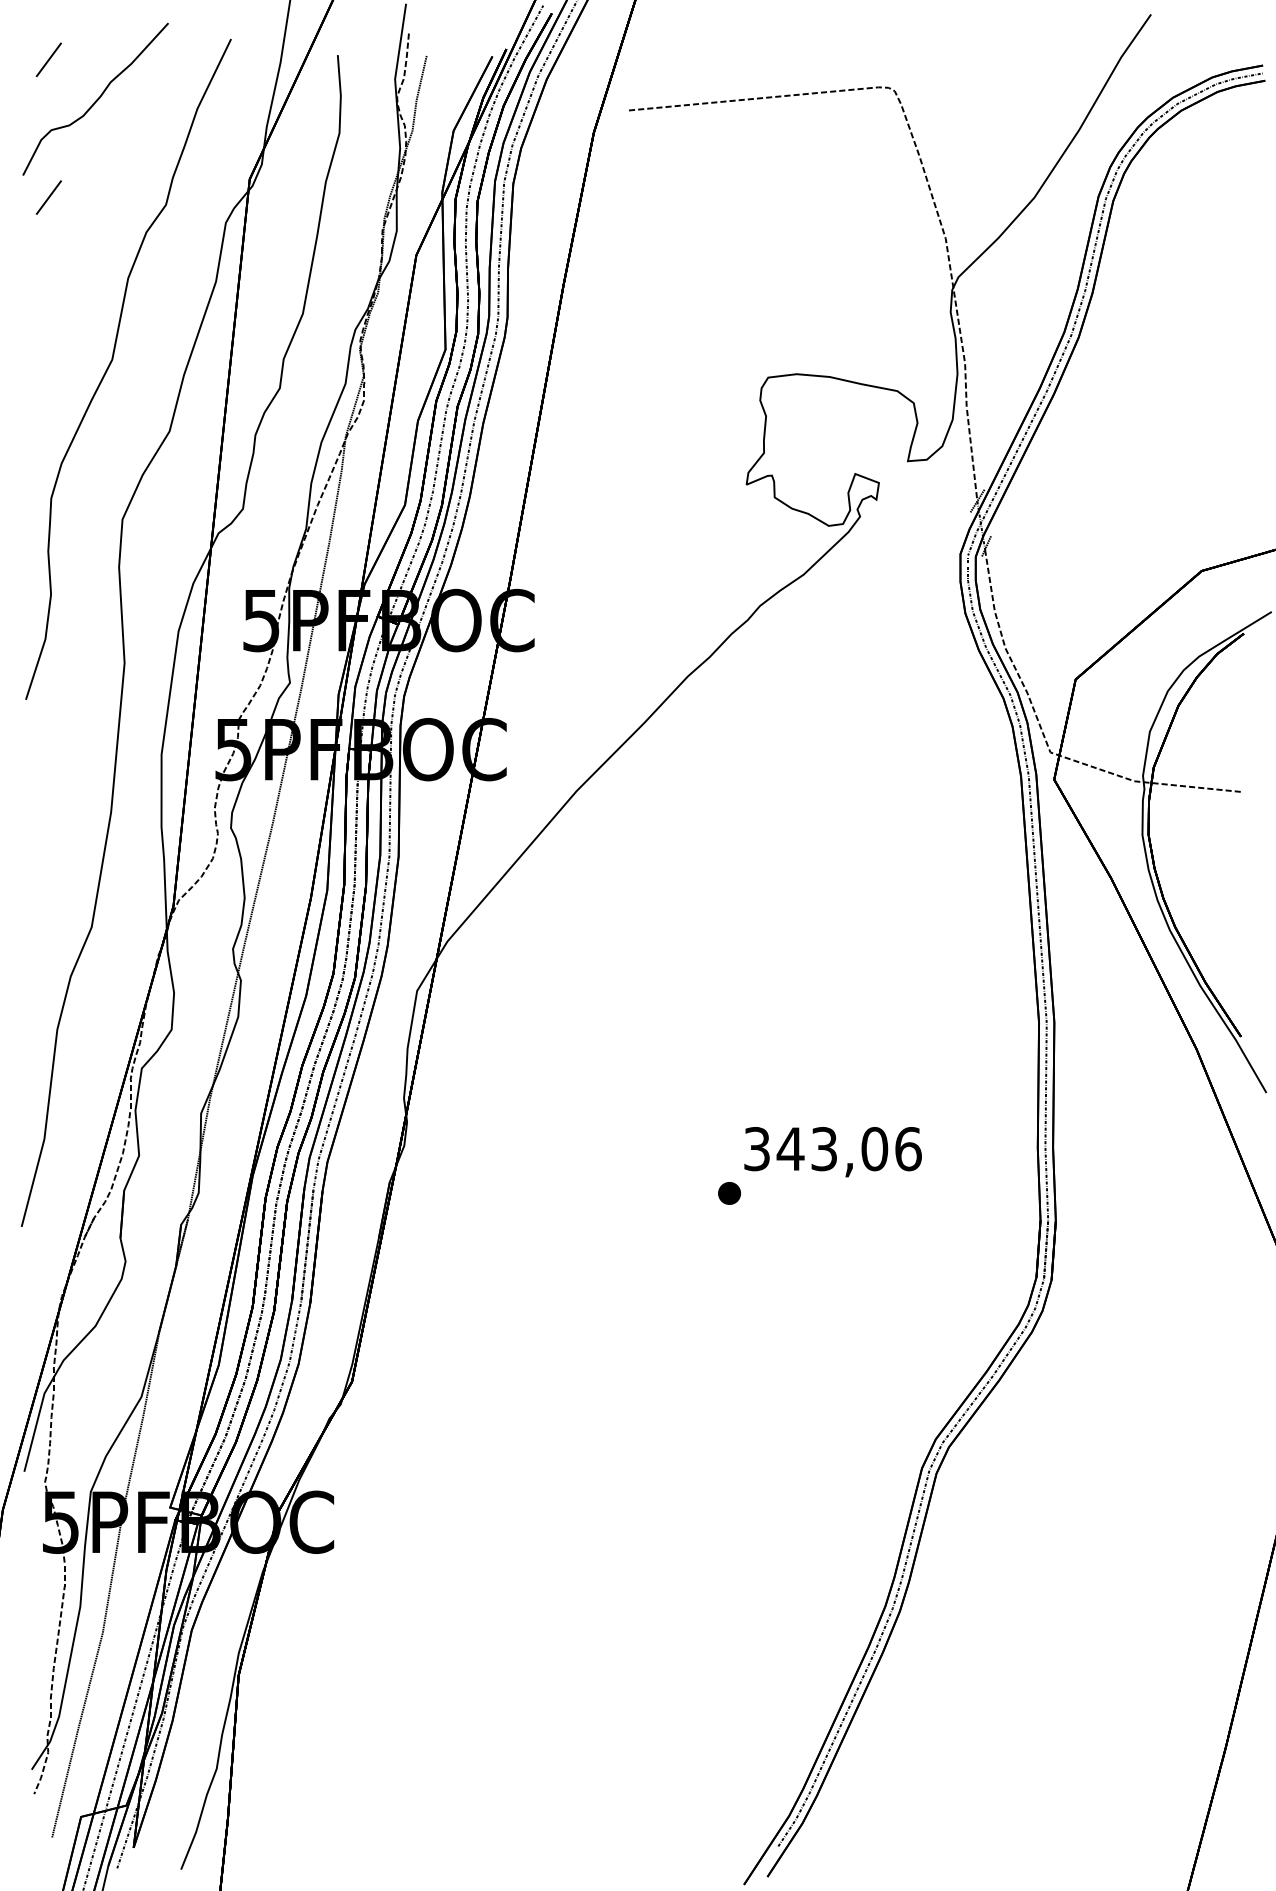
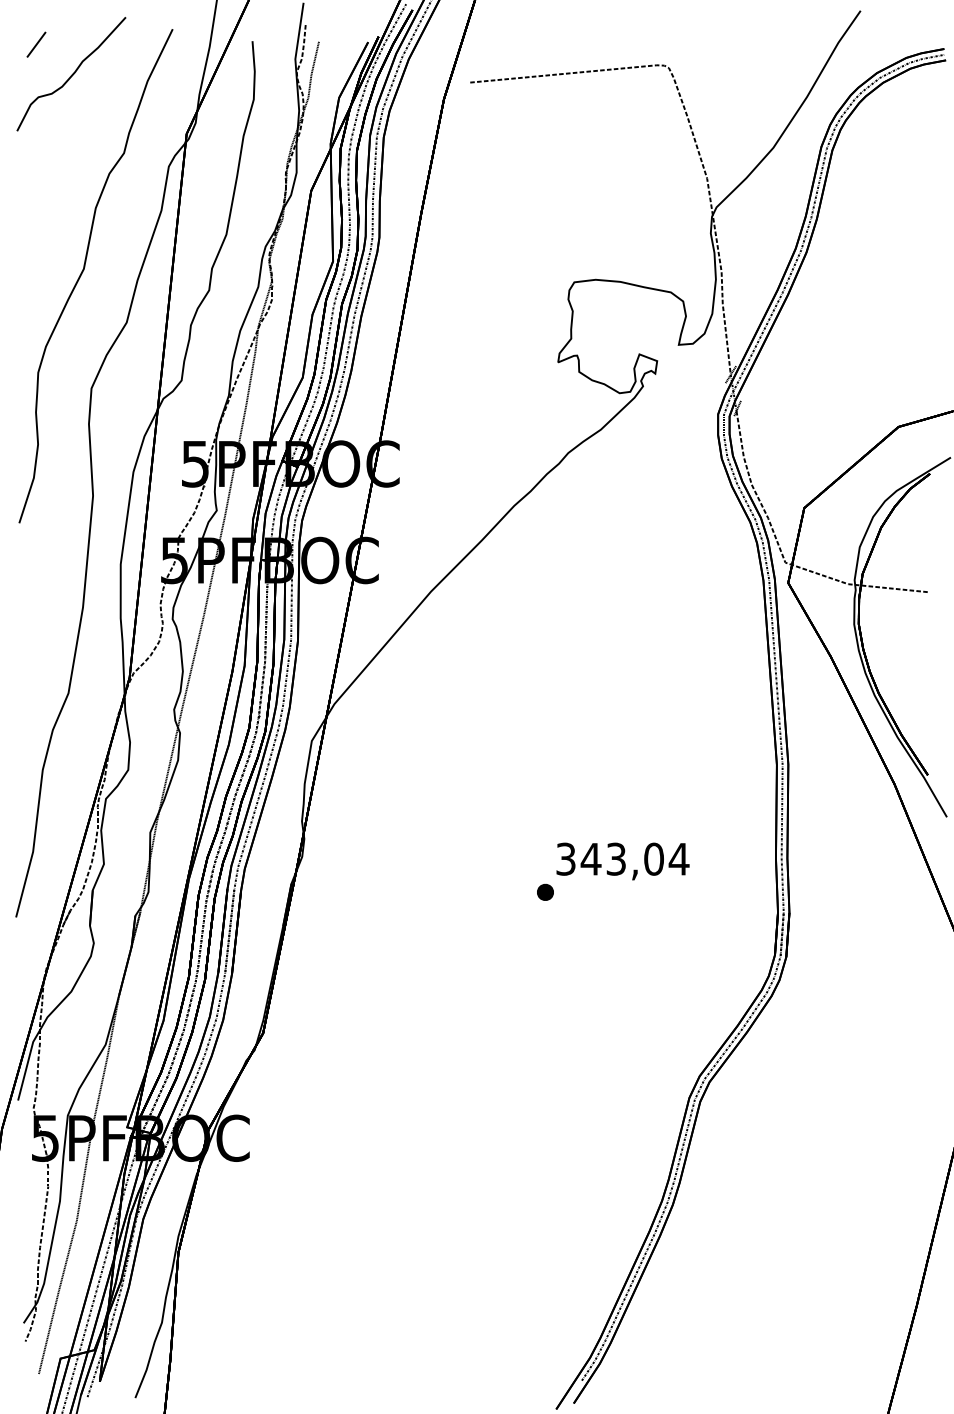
line: (48, 197) -> (36, 147), removed
text: (907, 1148) -> (678, 858), 343,06 -> 343,04

